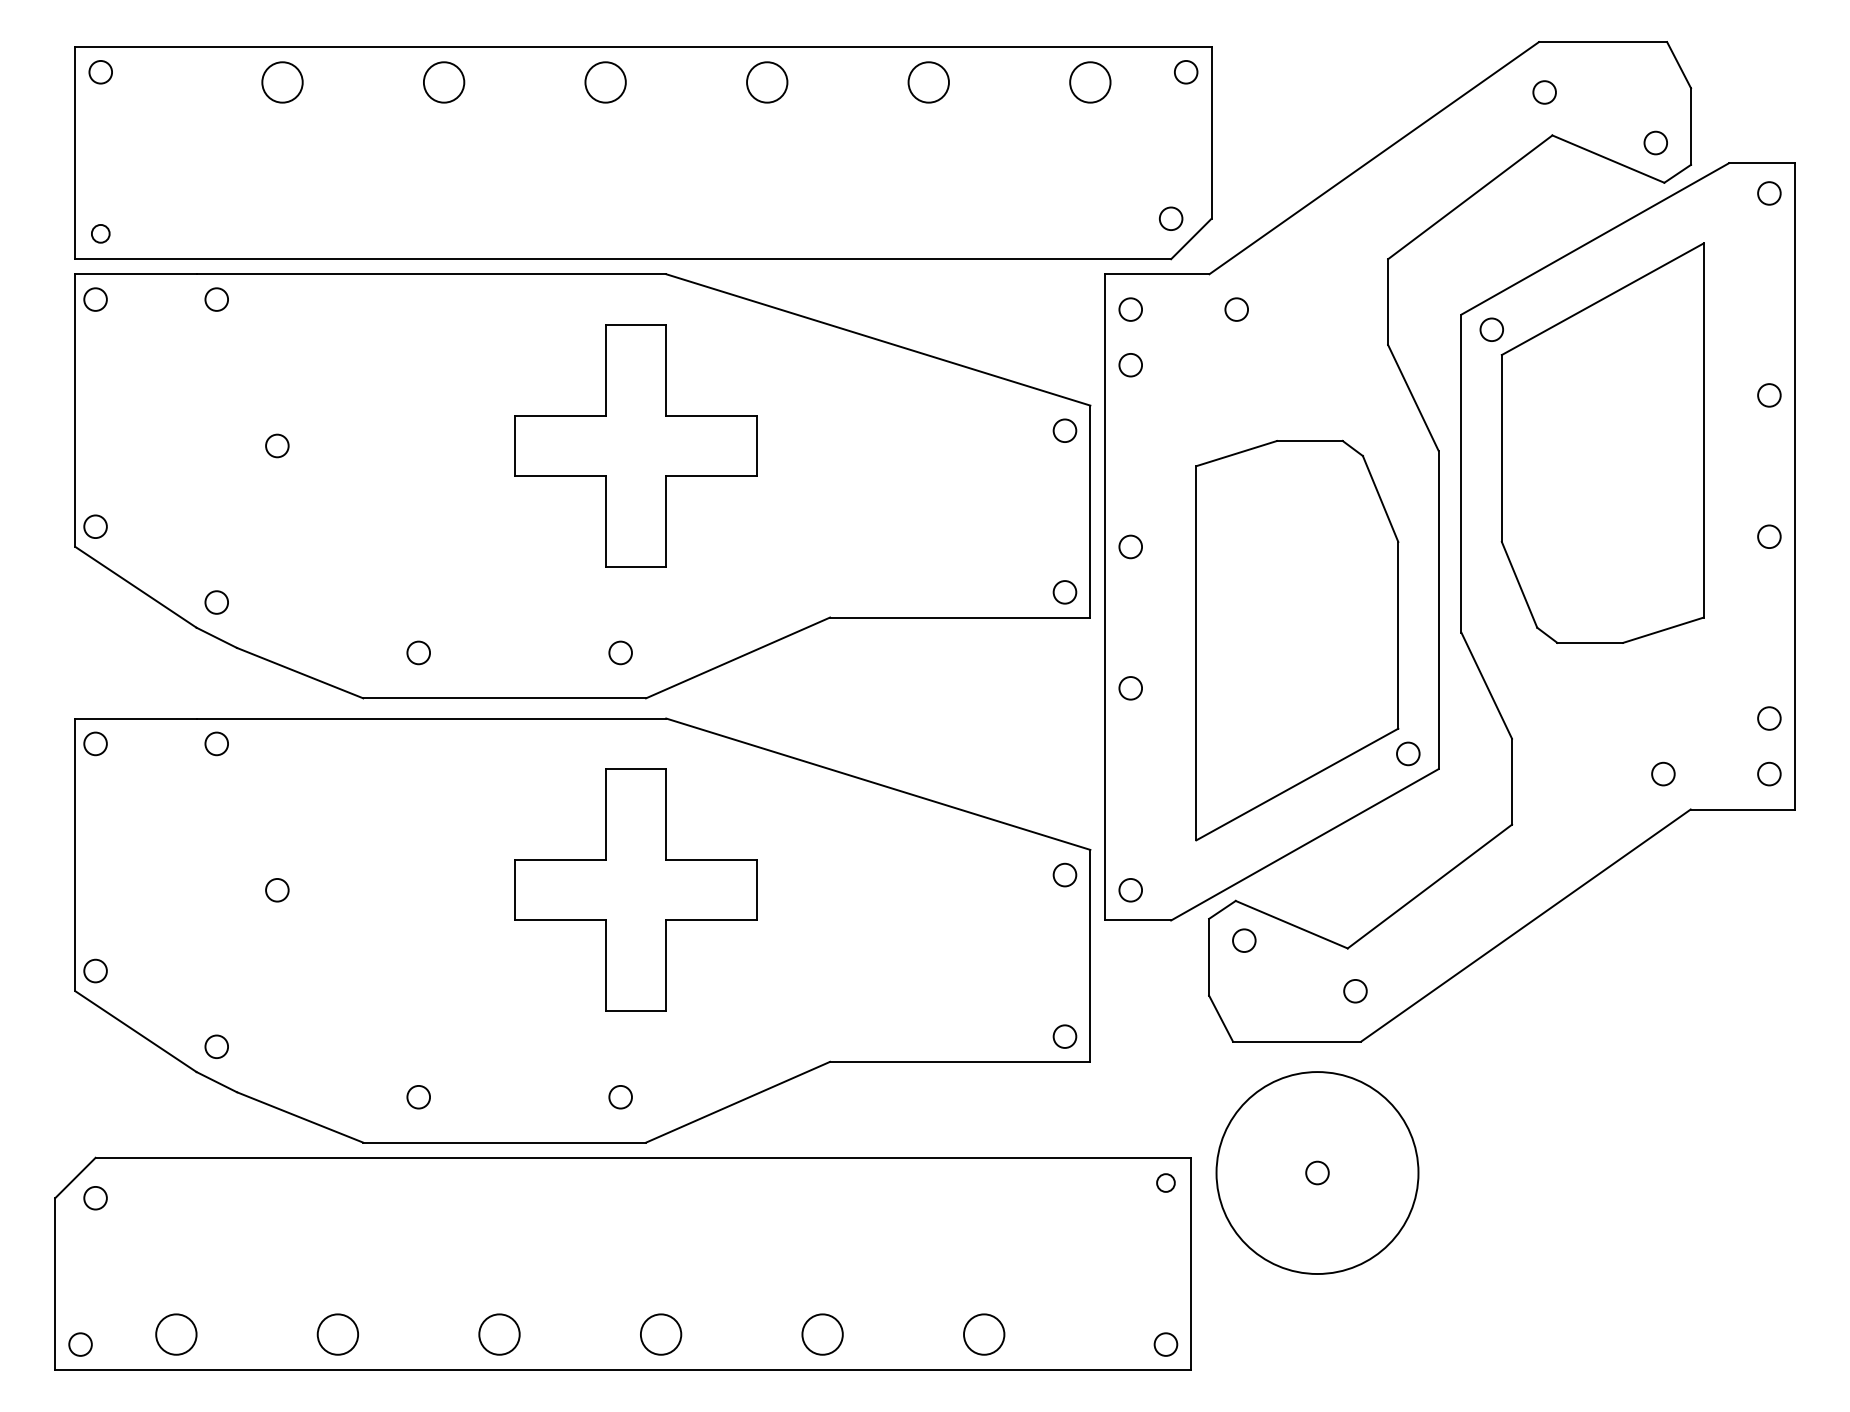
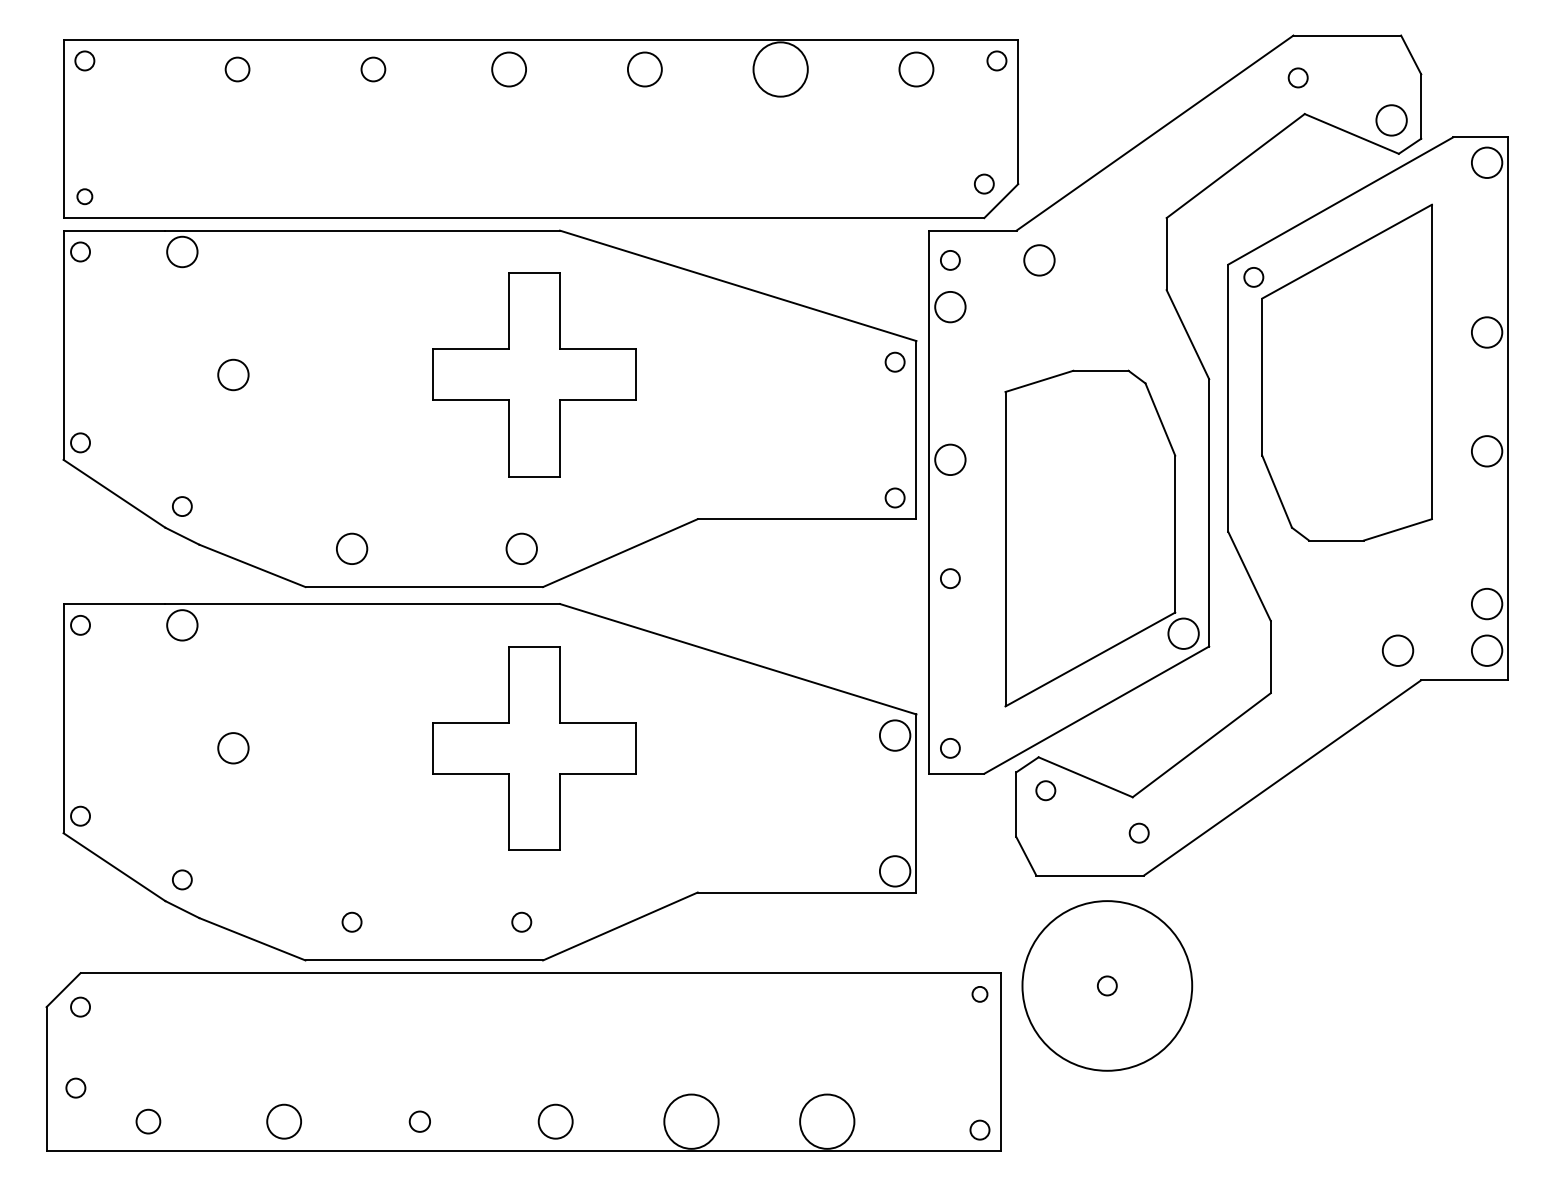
circle: (282, 82) -> (237, 69), size x0.7
circle: (444, 82) -> (373, 69), size x0.7
circle: (928, 82) -> (780, 69), size x1.6
circle: (1655, 141) -> (1391, 119), size x1.6
circle: (1768, 193) -> (1486, 162), size x1.6
circle: (215, 299) -> (181, 251), size x1.6
circle: (1235, 308) -> (1038, 259), size x1.6
circle: (1129, 364) -> (949, 306), size x1.6
circle: (1768, 395) -> (1486, 332), size x1.6
circle: (276, 445) -> (232, 374), size x1.6
circle: (1768, 535) -> (1486, 450), size x1.6
circle: (1129, 546) -> (949, 459), size x1.6
circle: (418, 652) -> (351, 548), size x1.6
circle: (620, 652) -> (521, 548), size x1.6
circle: (1768, 717) -> (1486, 603), size x1.6
circle: (215, 742) -> (181, 624), size x1.6
circle: (1408, 753) -> (1183, 633), size x1.6
circle: (1662, 773) -> (1397, 650), size x1.6
circle: (1768, 773) -> (1486, 650), size x1.6
circle: (1064, 874) -> (894, 735), size x1.6
circle: (276, 890) -> (232, 748), size x1.6
circle: (1064, 1035) -> (894, 870), size x1.6
circle: (176, 1334) -> (148, 1121), size x0.7
circle: (498, 1334) -> (419, 1121), size x0.6
circle: (822, 1334) -> (691, 1121), size x1.6
circle: (984, 1334) -> (827, 1121), size x1.6
circle: (80, 1343) -> (75, 1087), moved

